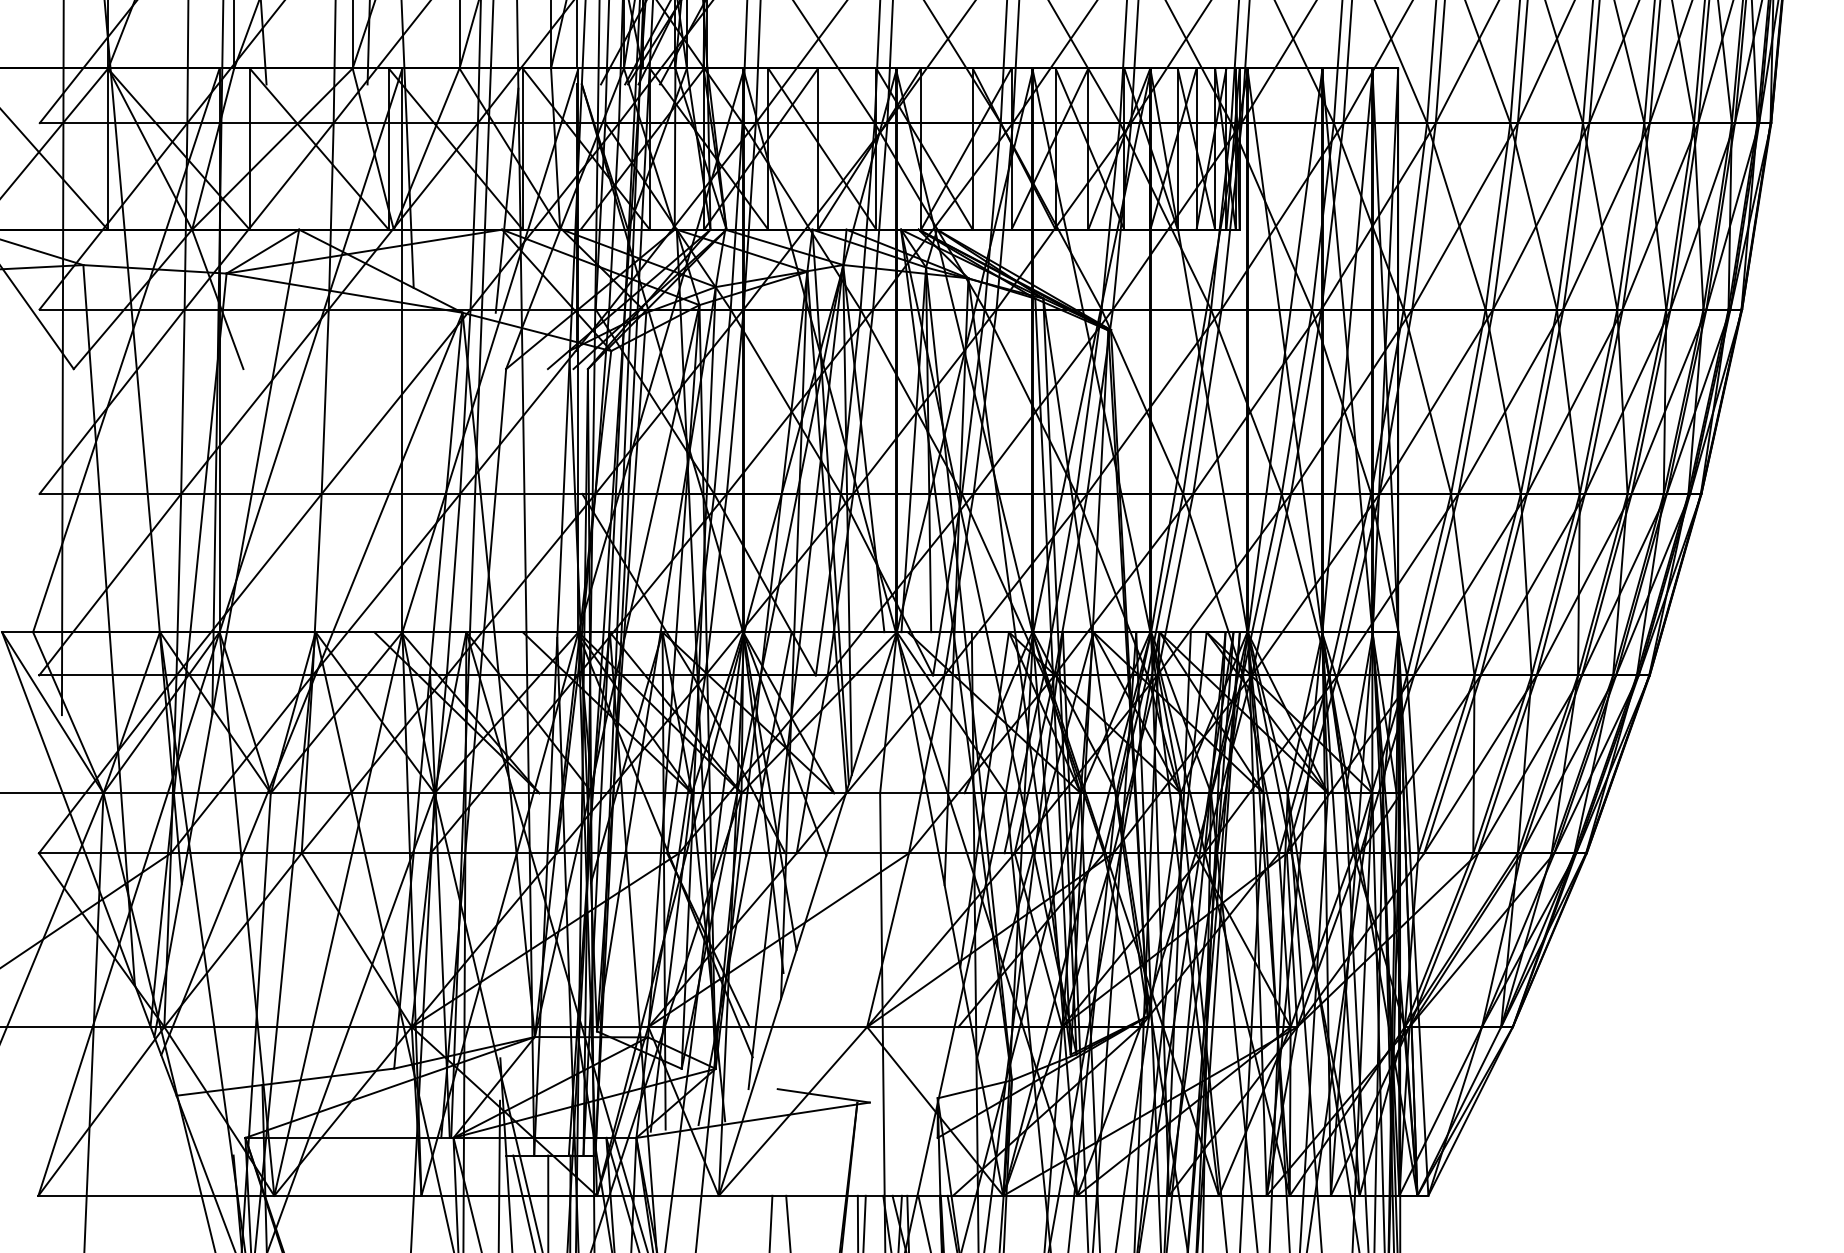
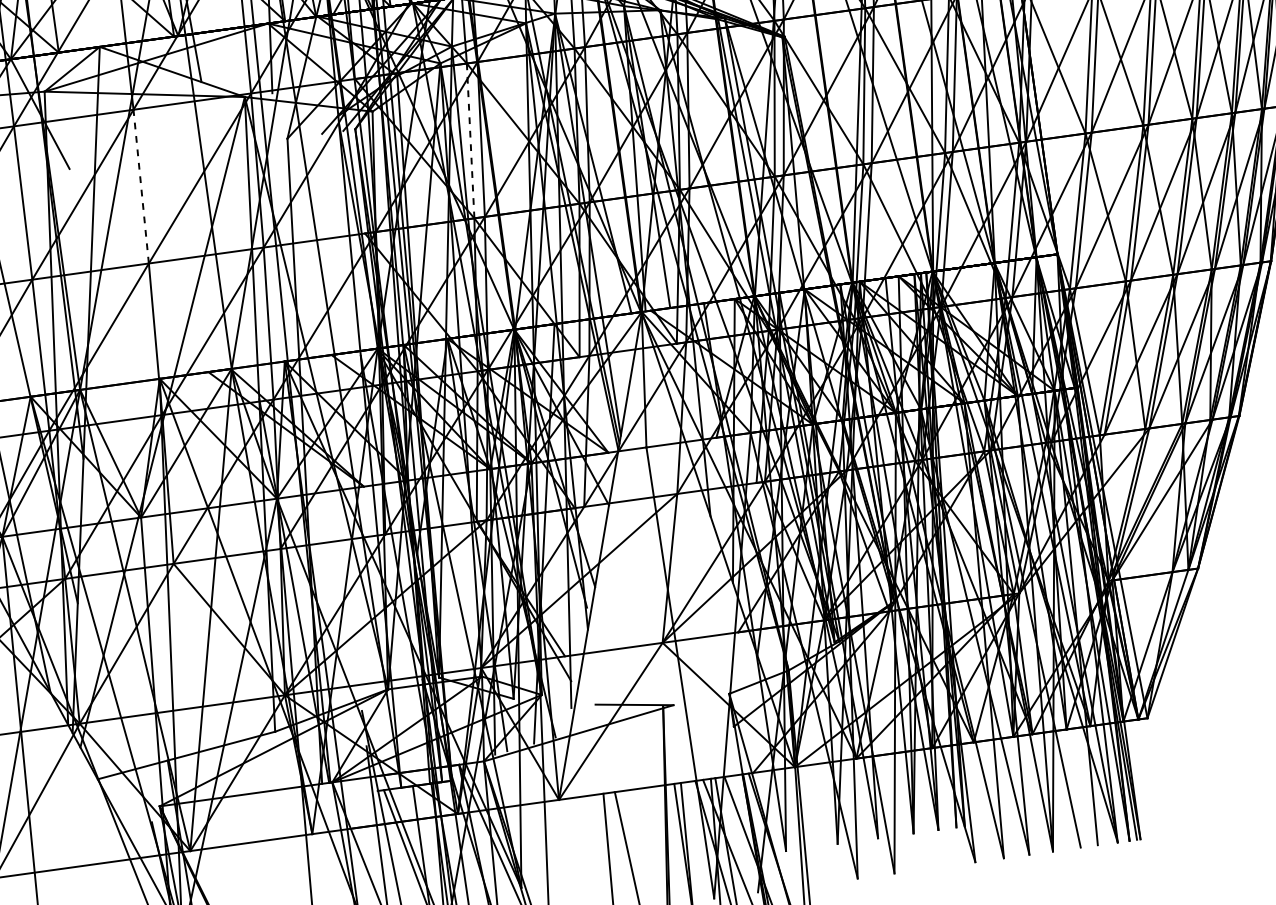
line: (325, 401) -> (141, 186), solid -> dashed
line: (722, 401) -> (470, 140), solid -> dashed

